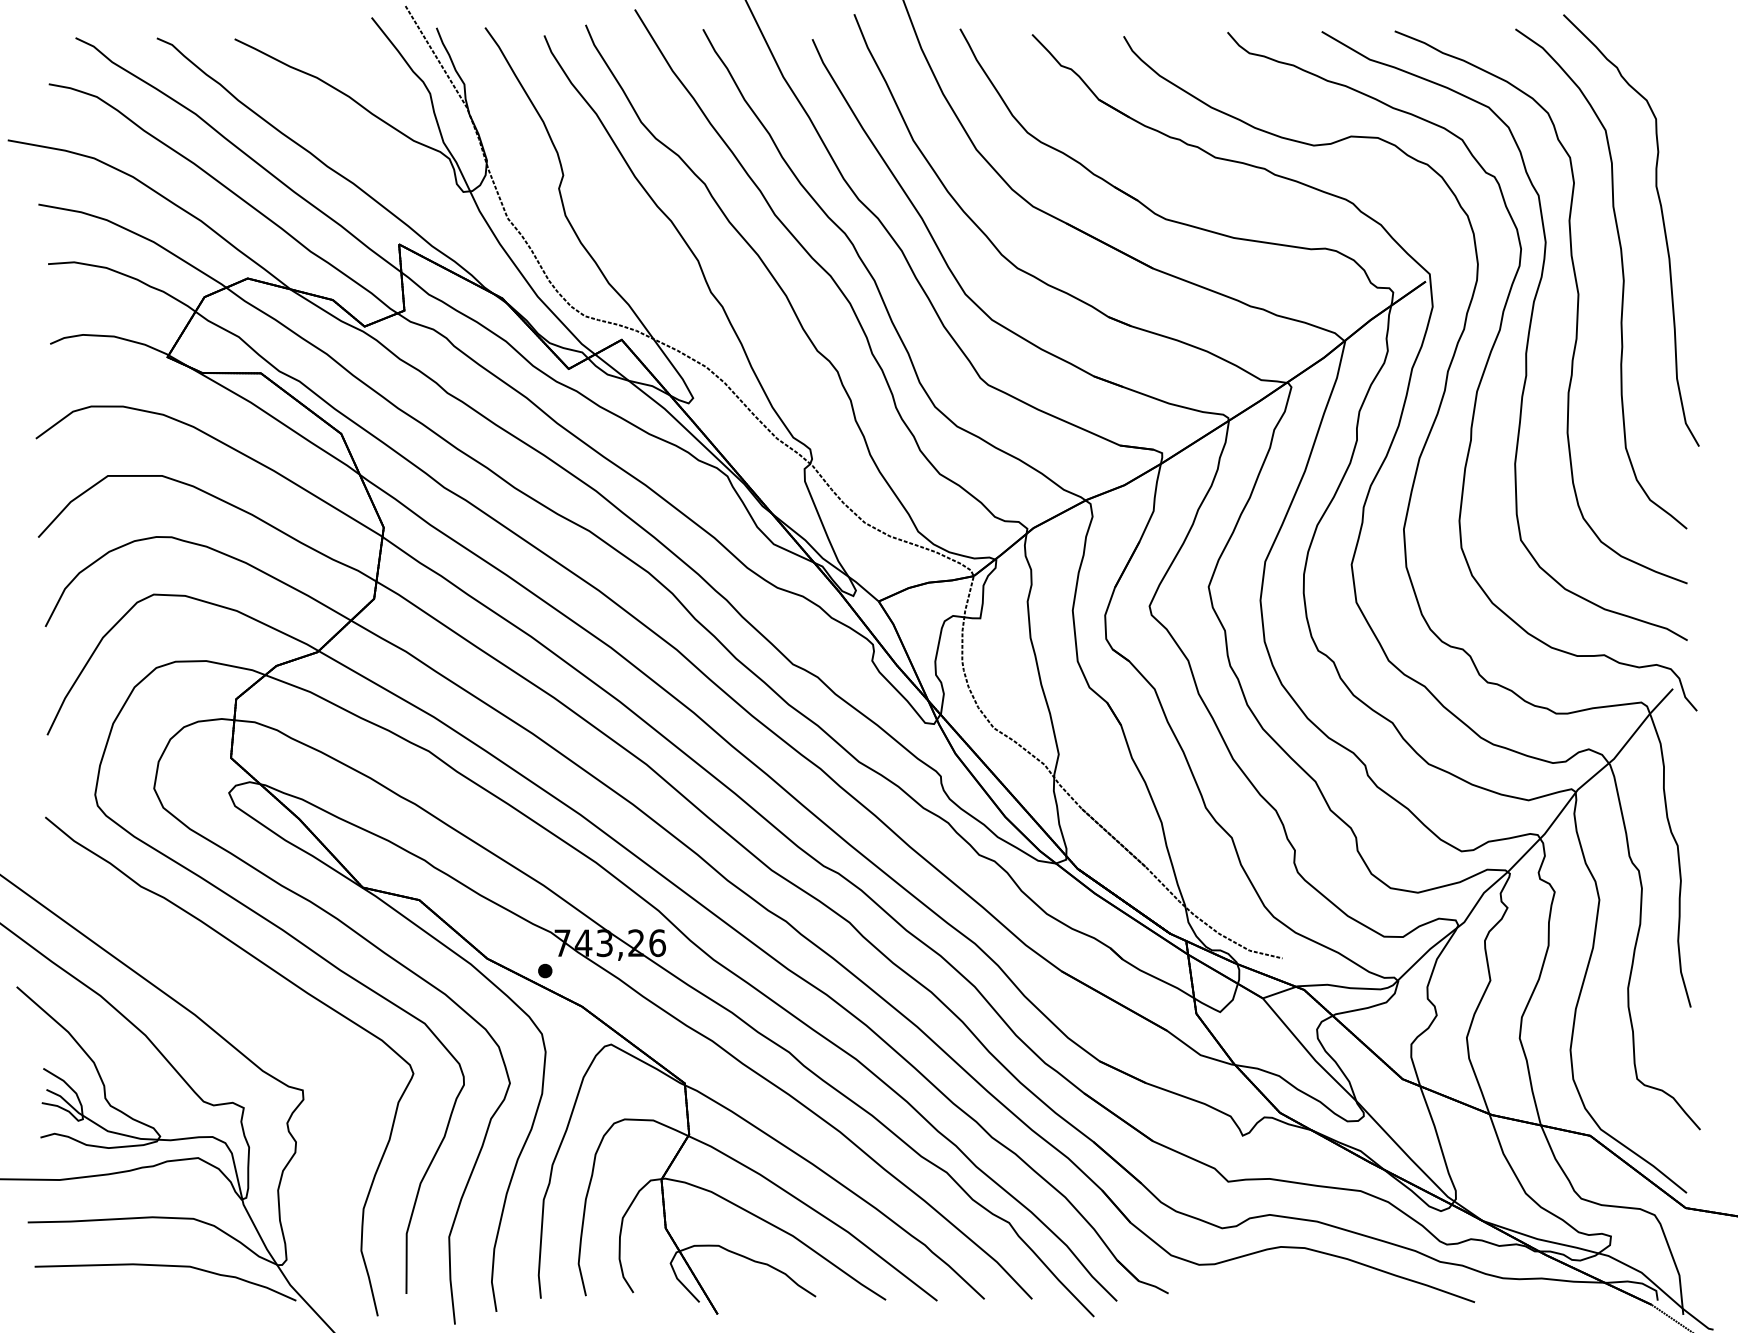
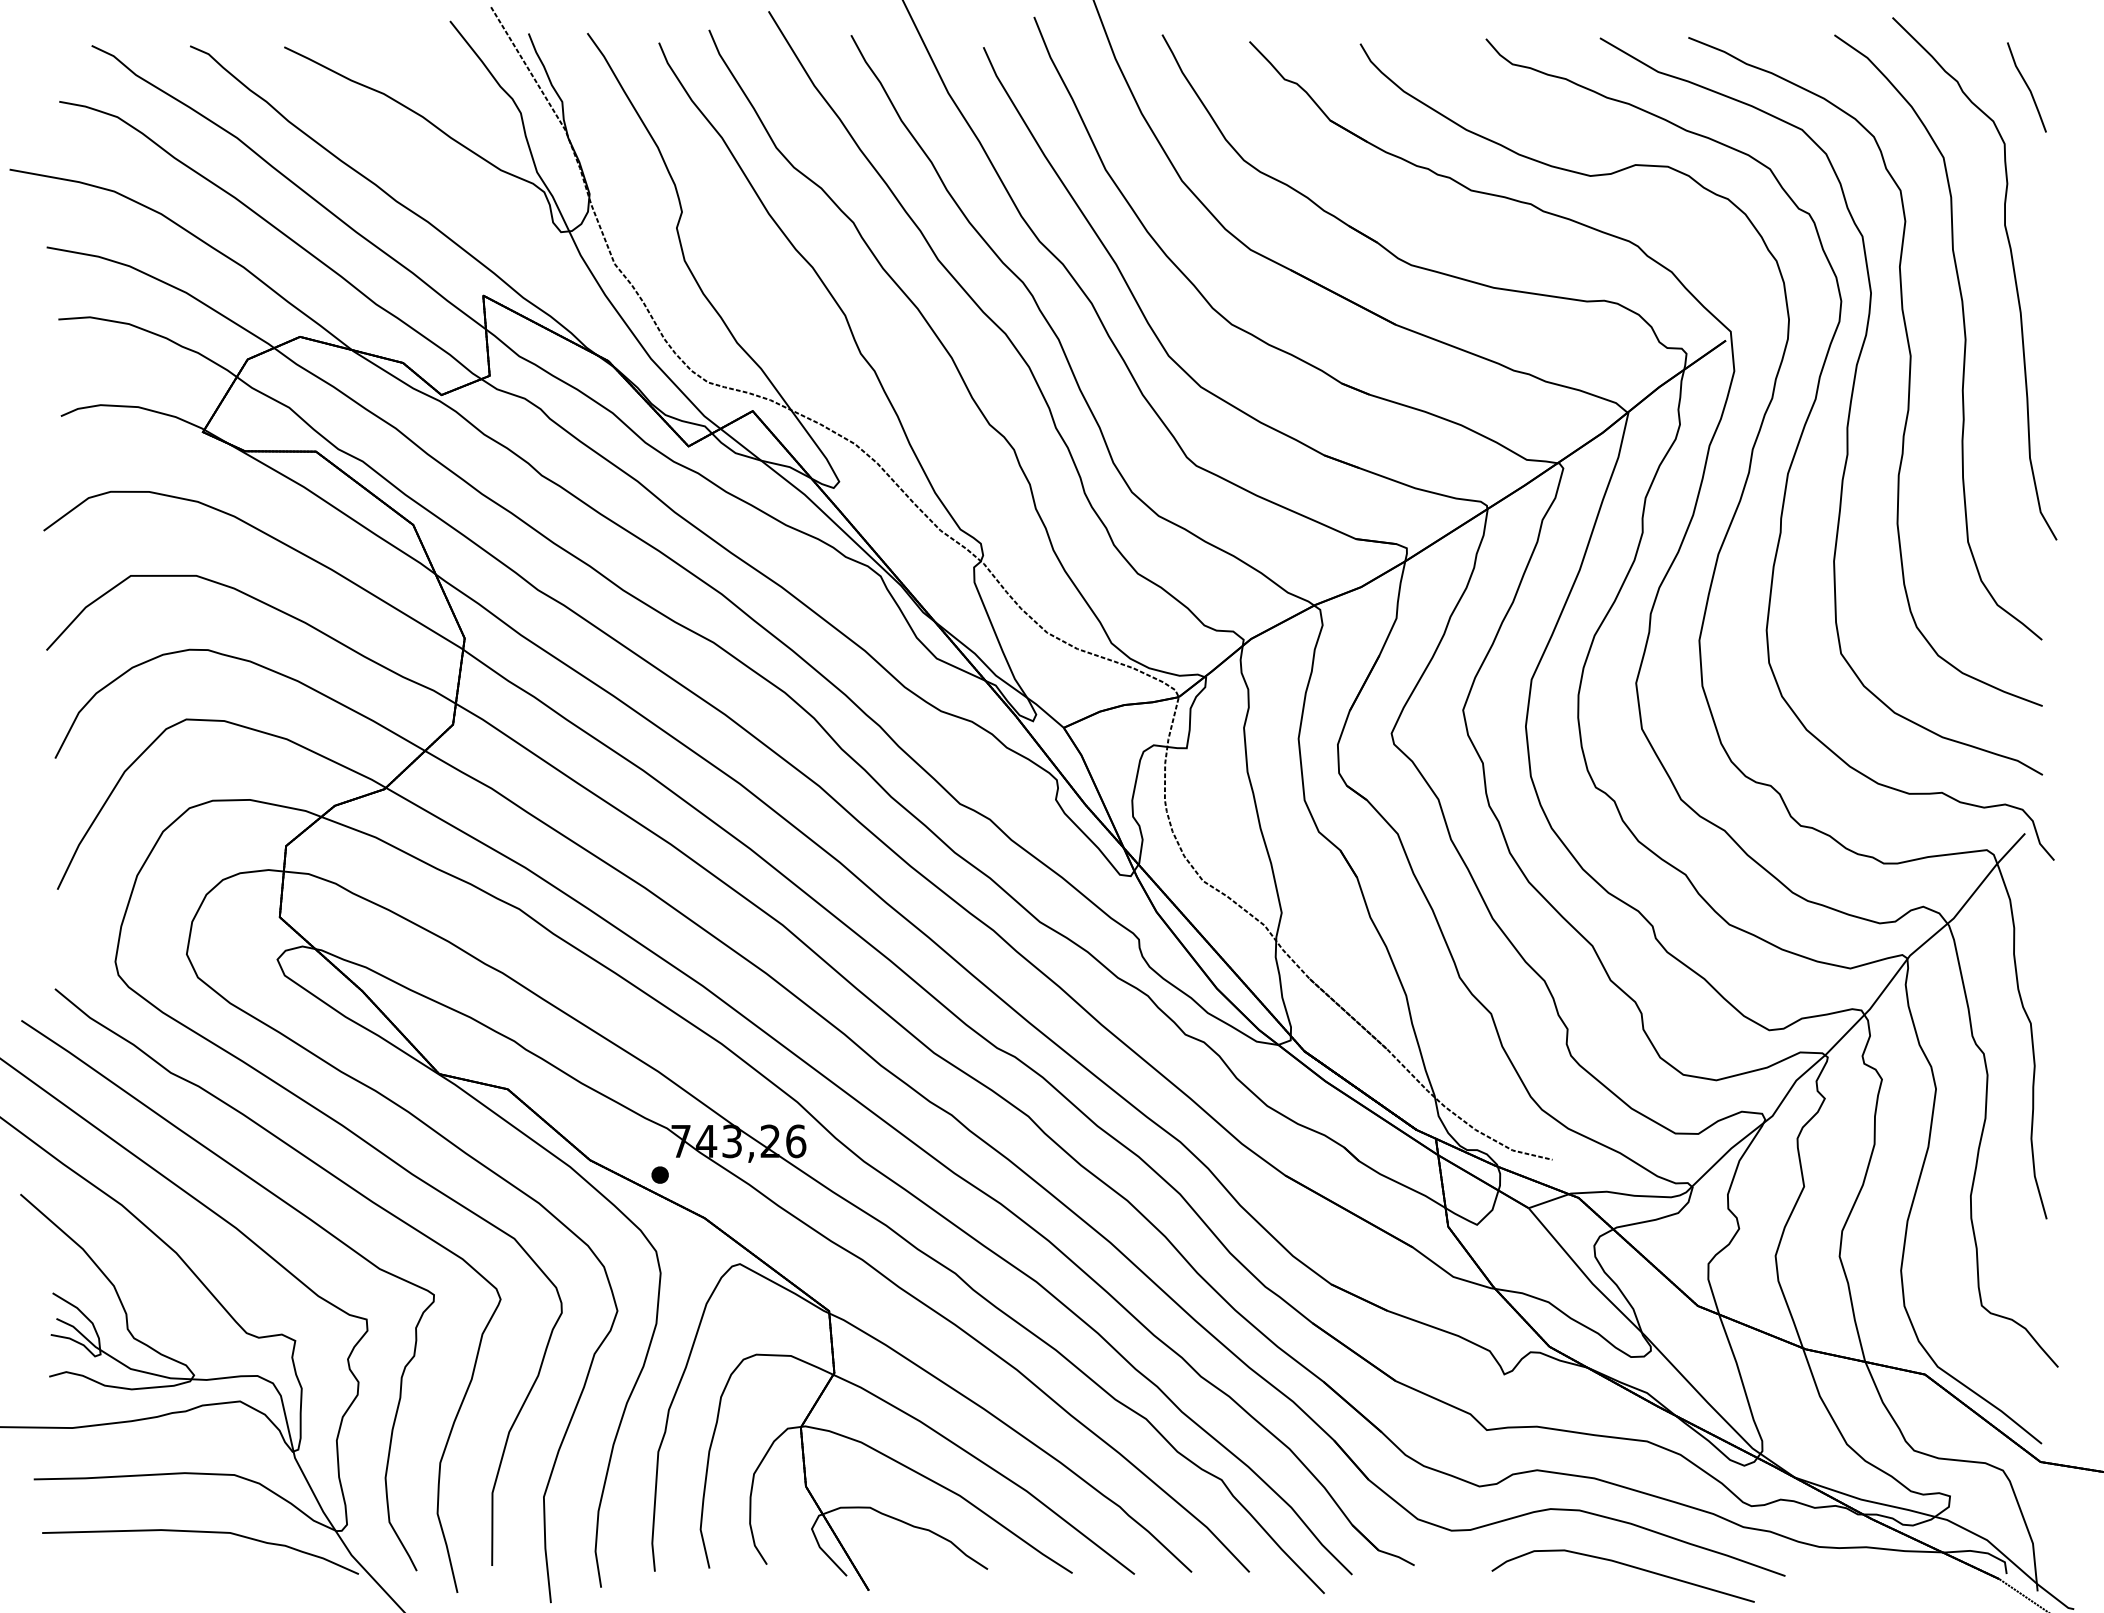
part: (1674, 72) -> (2026, 87), added
curve: (236, 995) -> (286, 1204), added
curve: (1341, 1293) -> (1624, 1565), added

